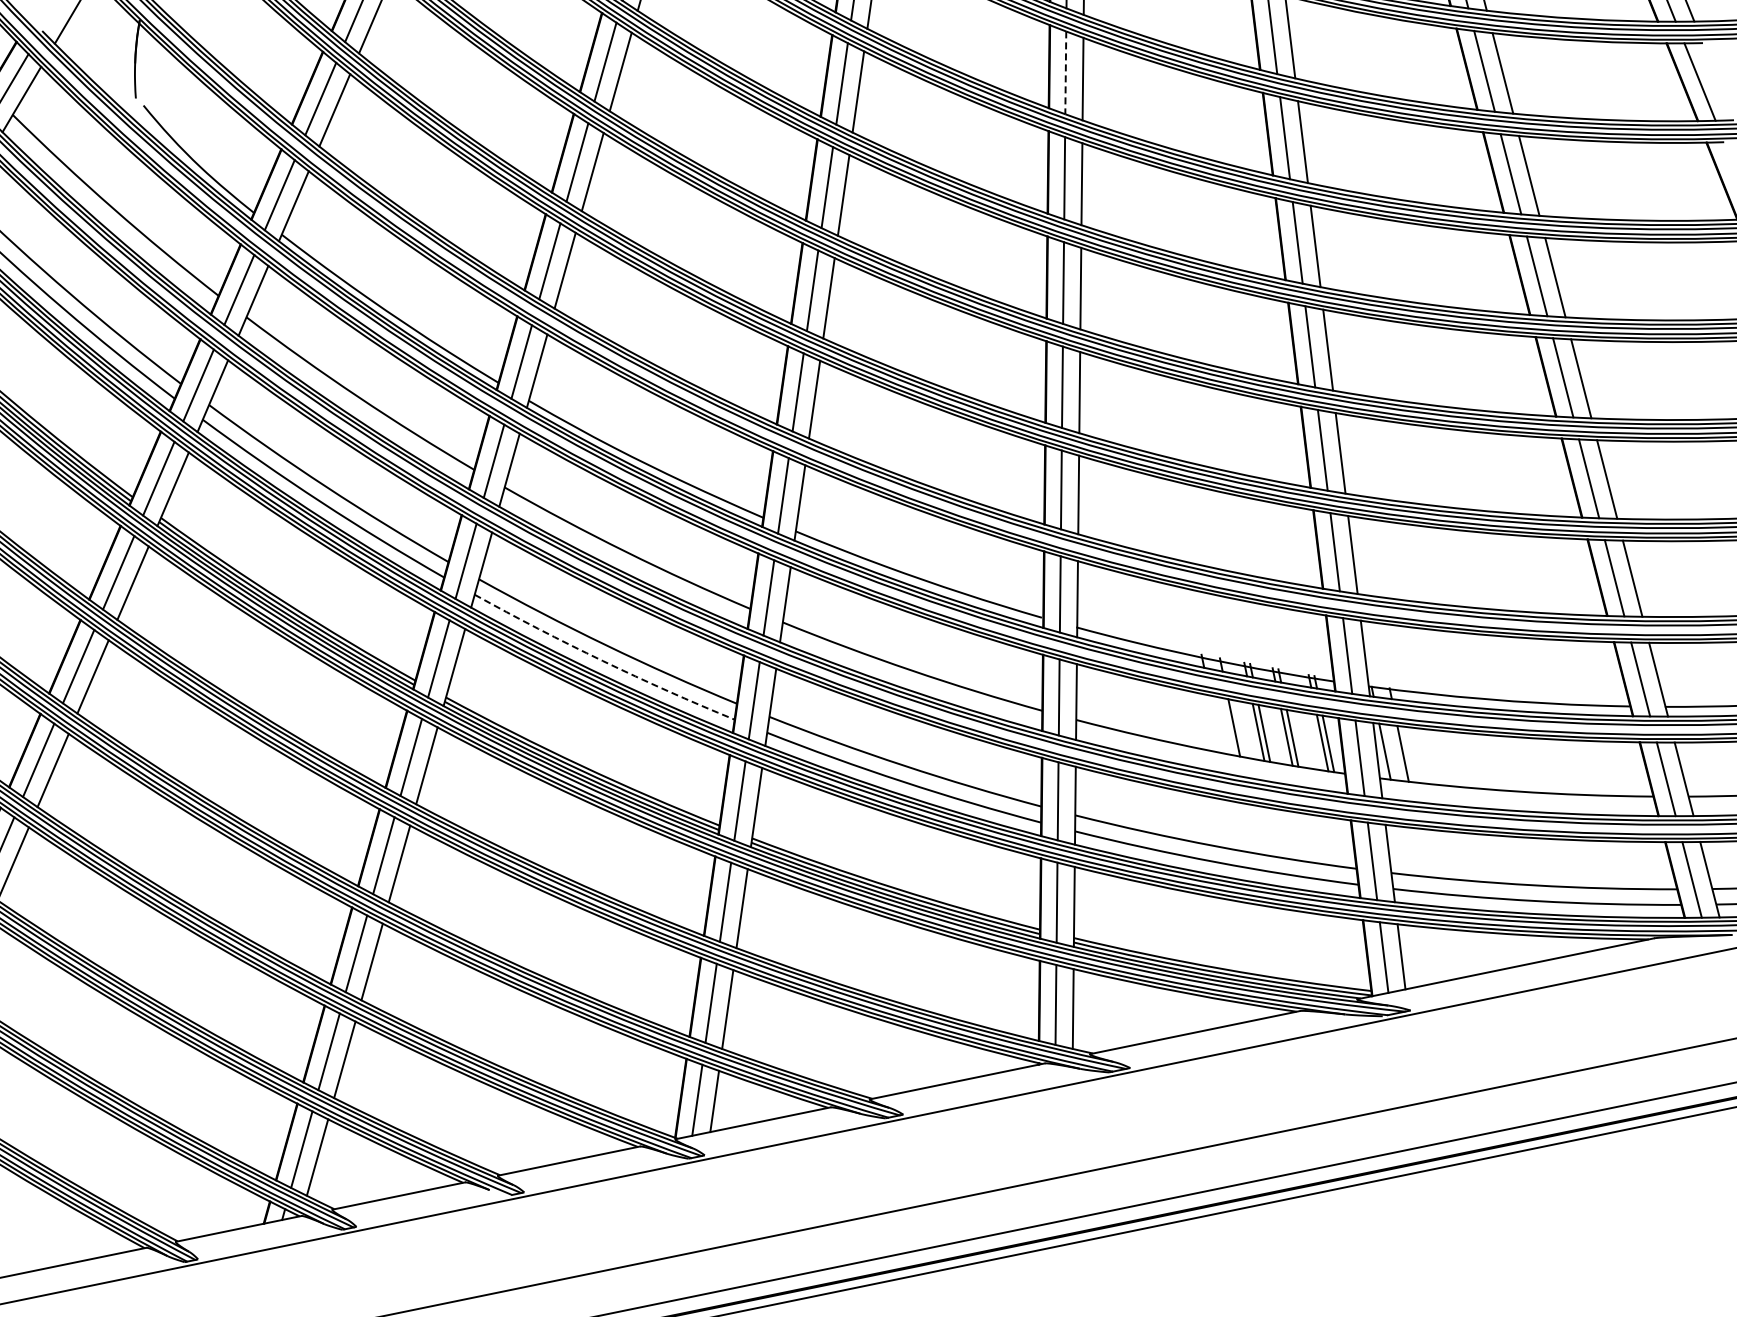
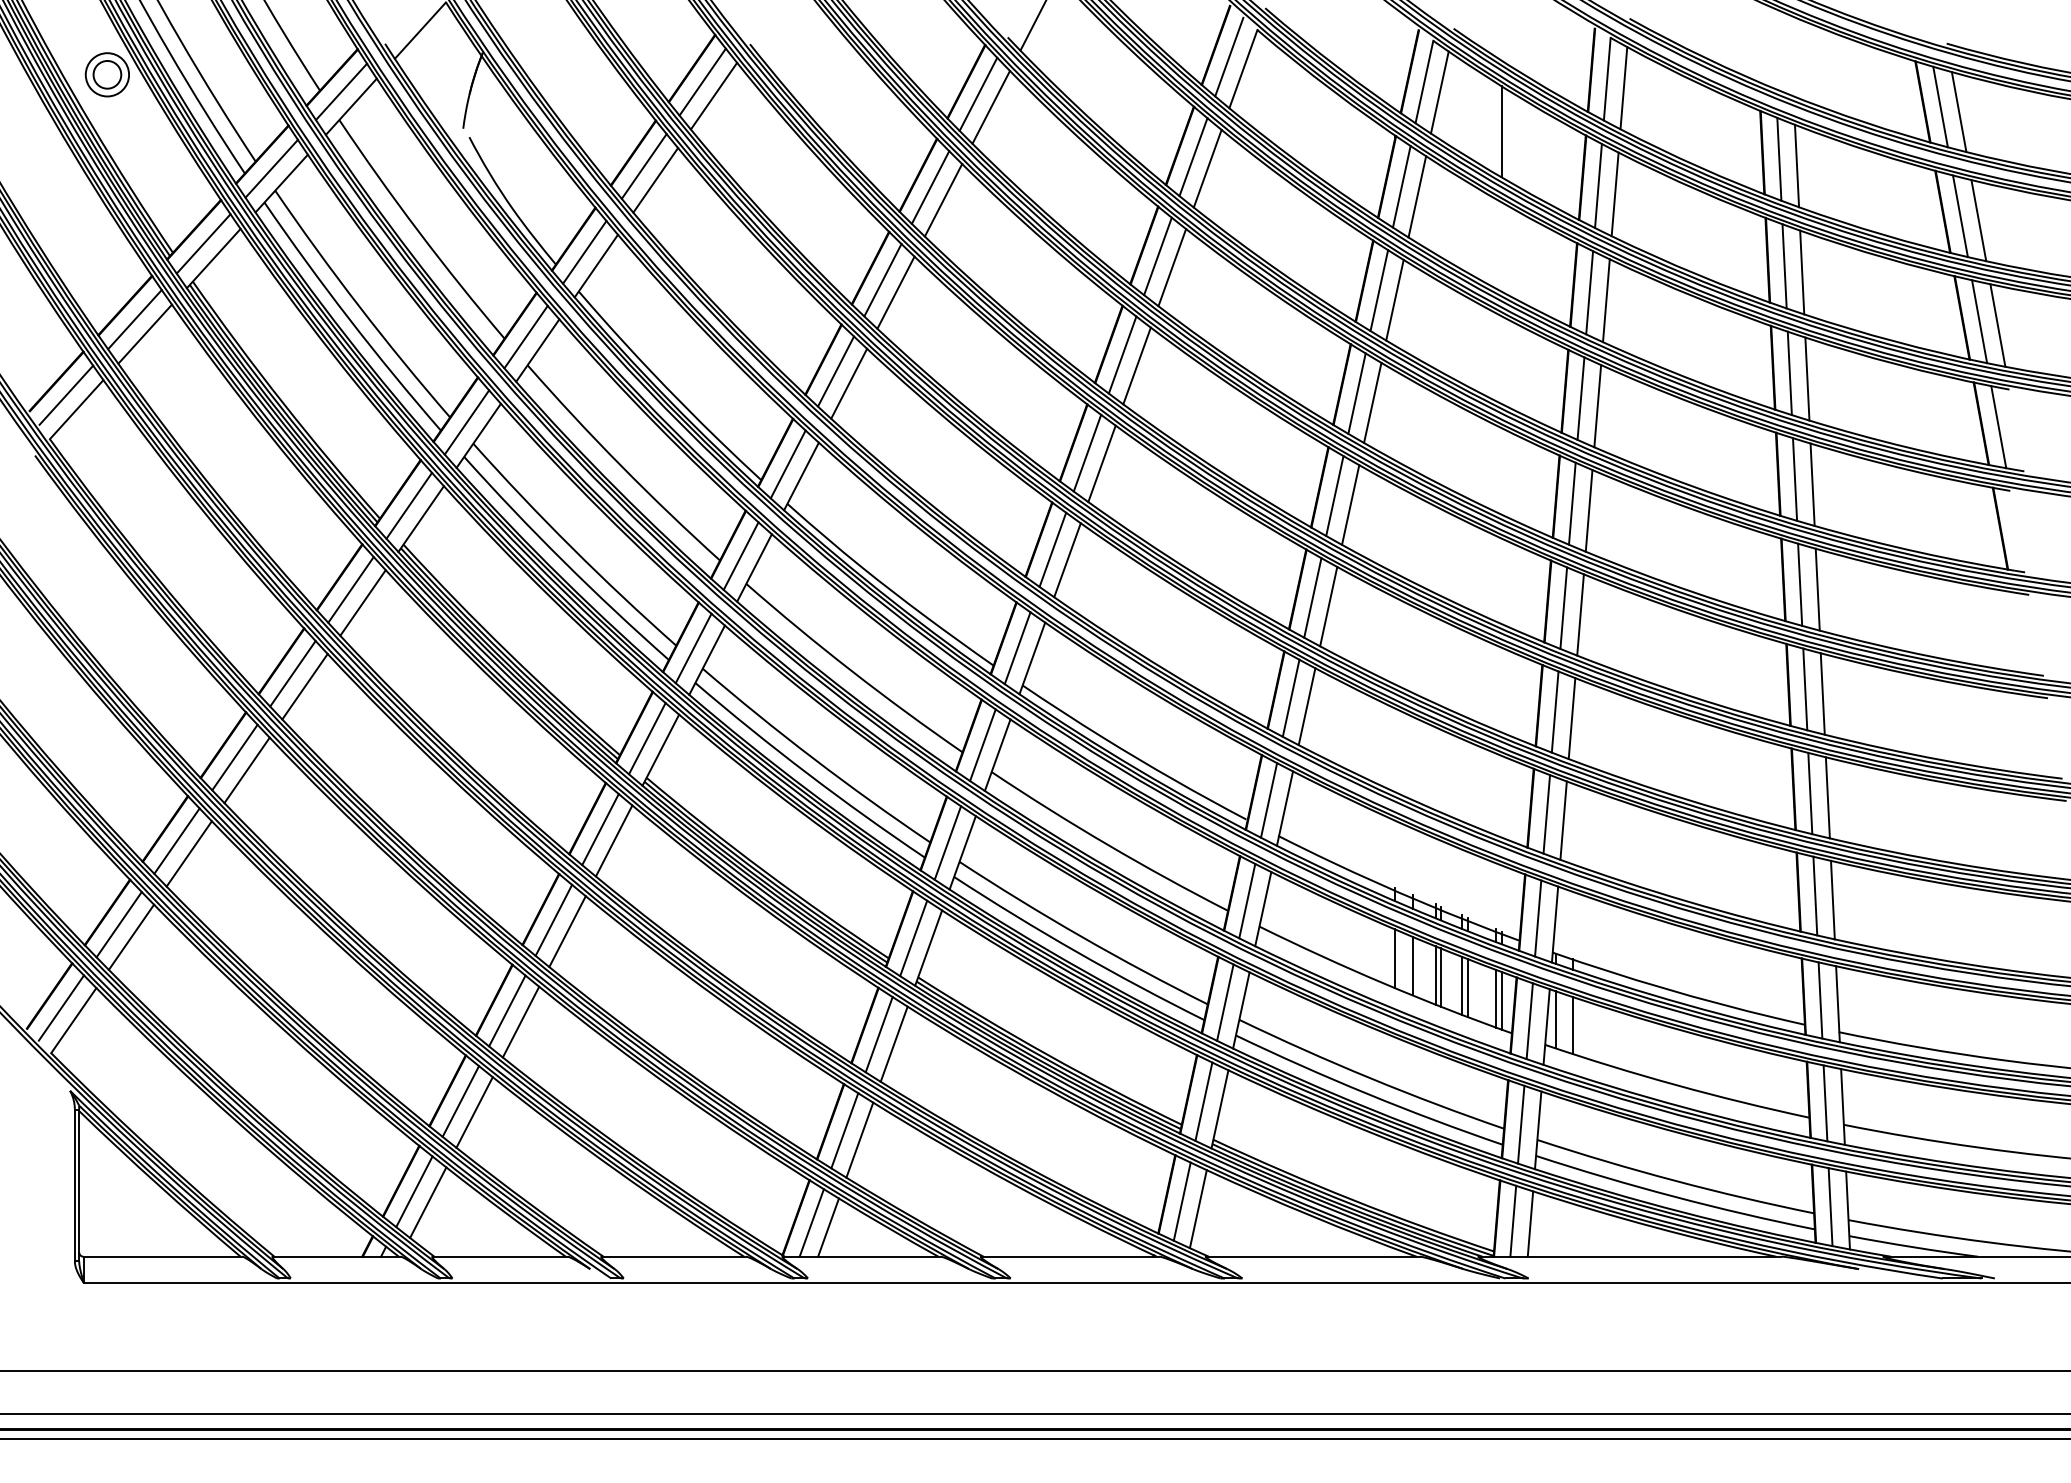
line: (1066, 73) -> (1379, 291), dashed -> solid
arc: (602, 660) -> (807, 773), dashed -> solid
line: (1215, 723) -> (1395, 958), added

